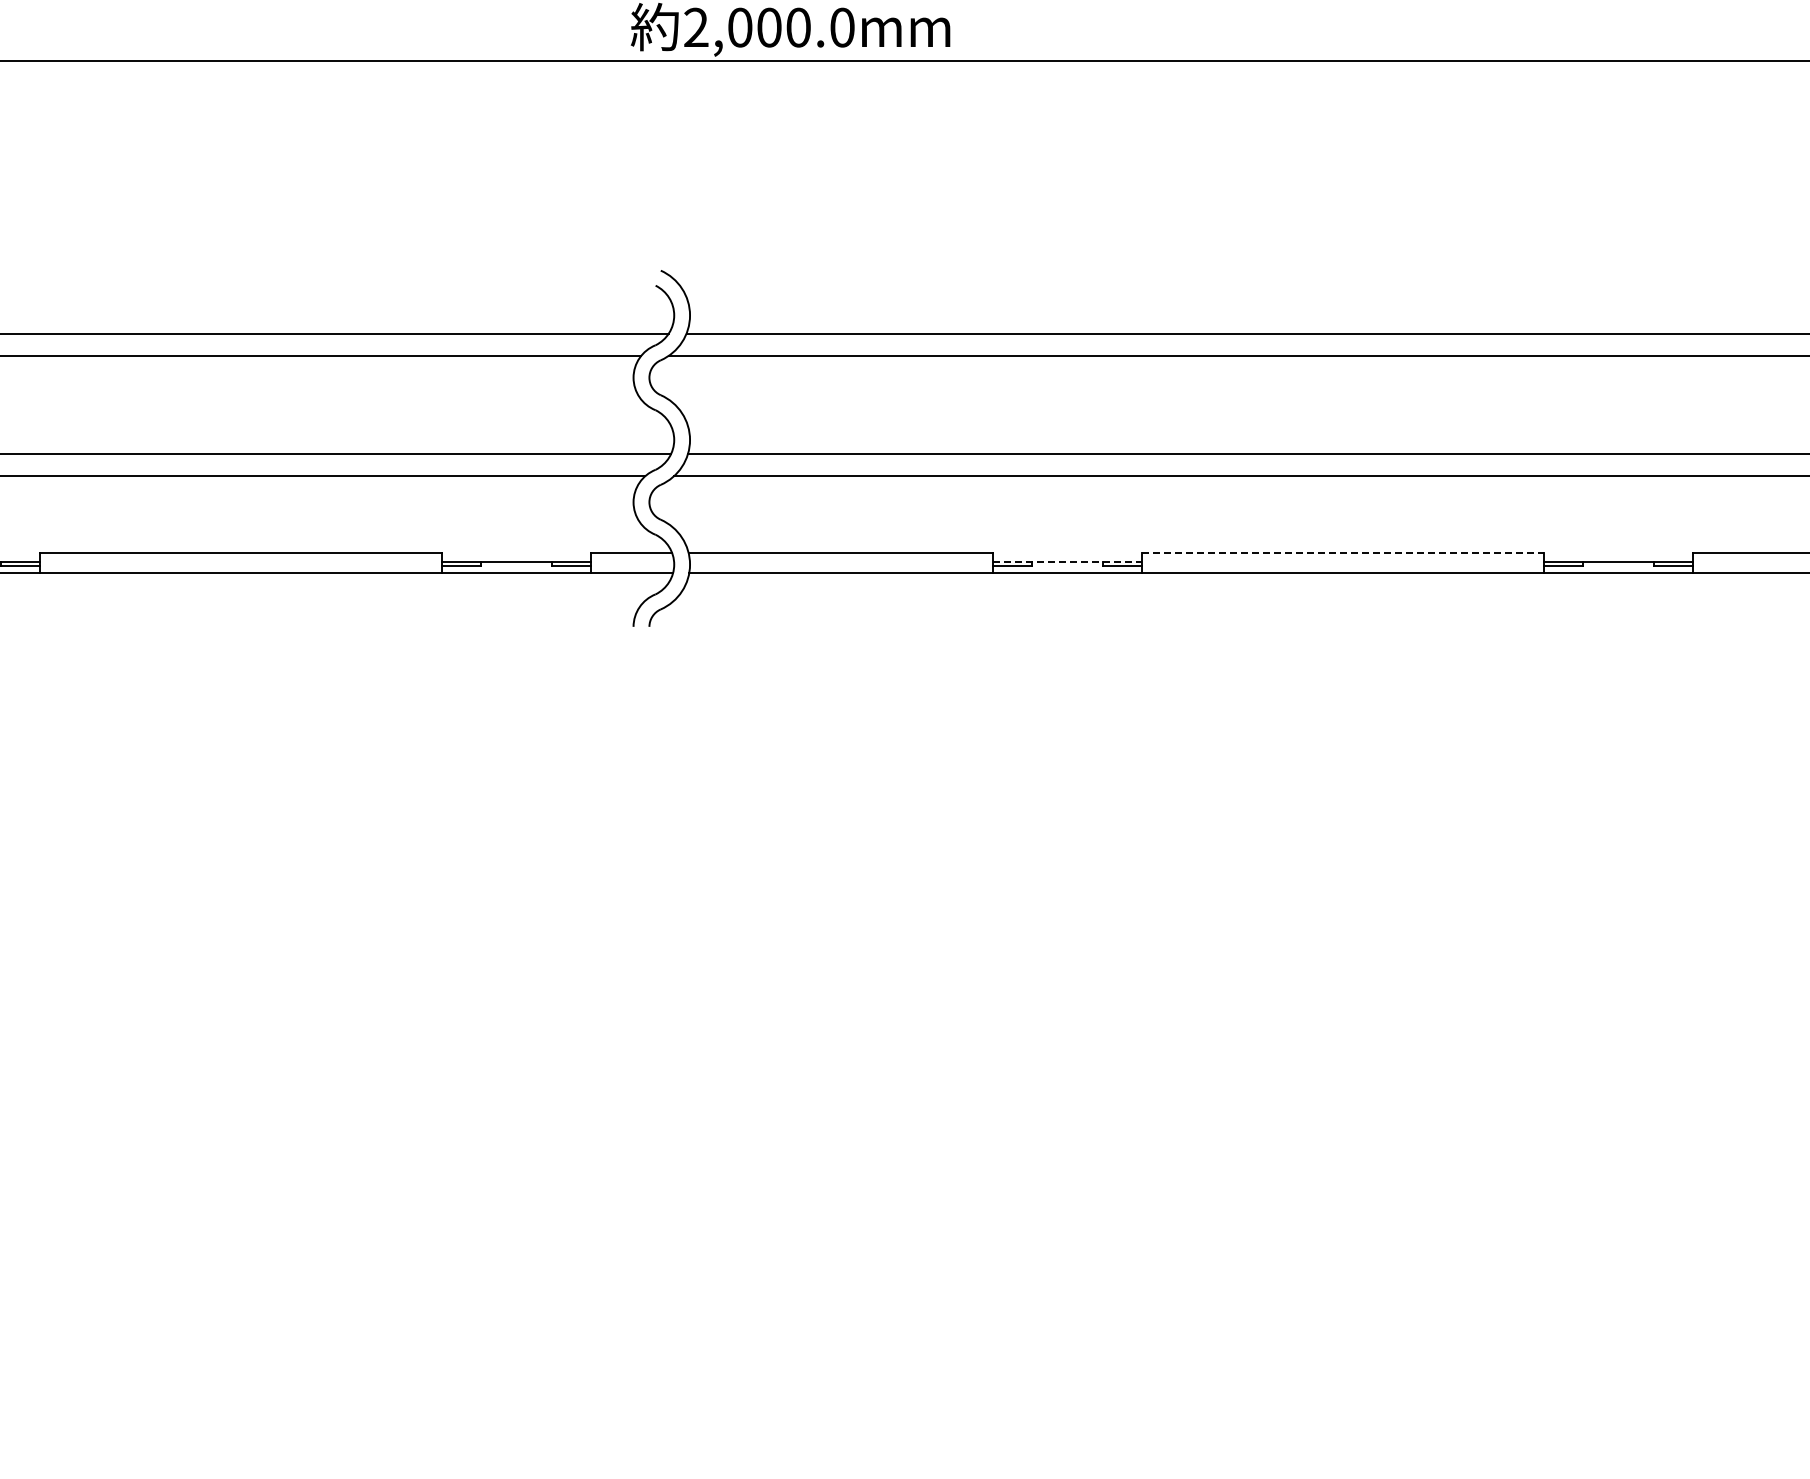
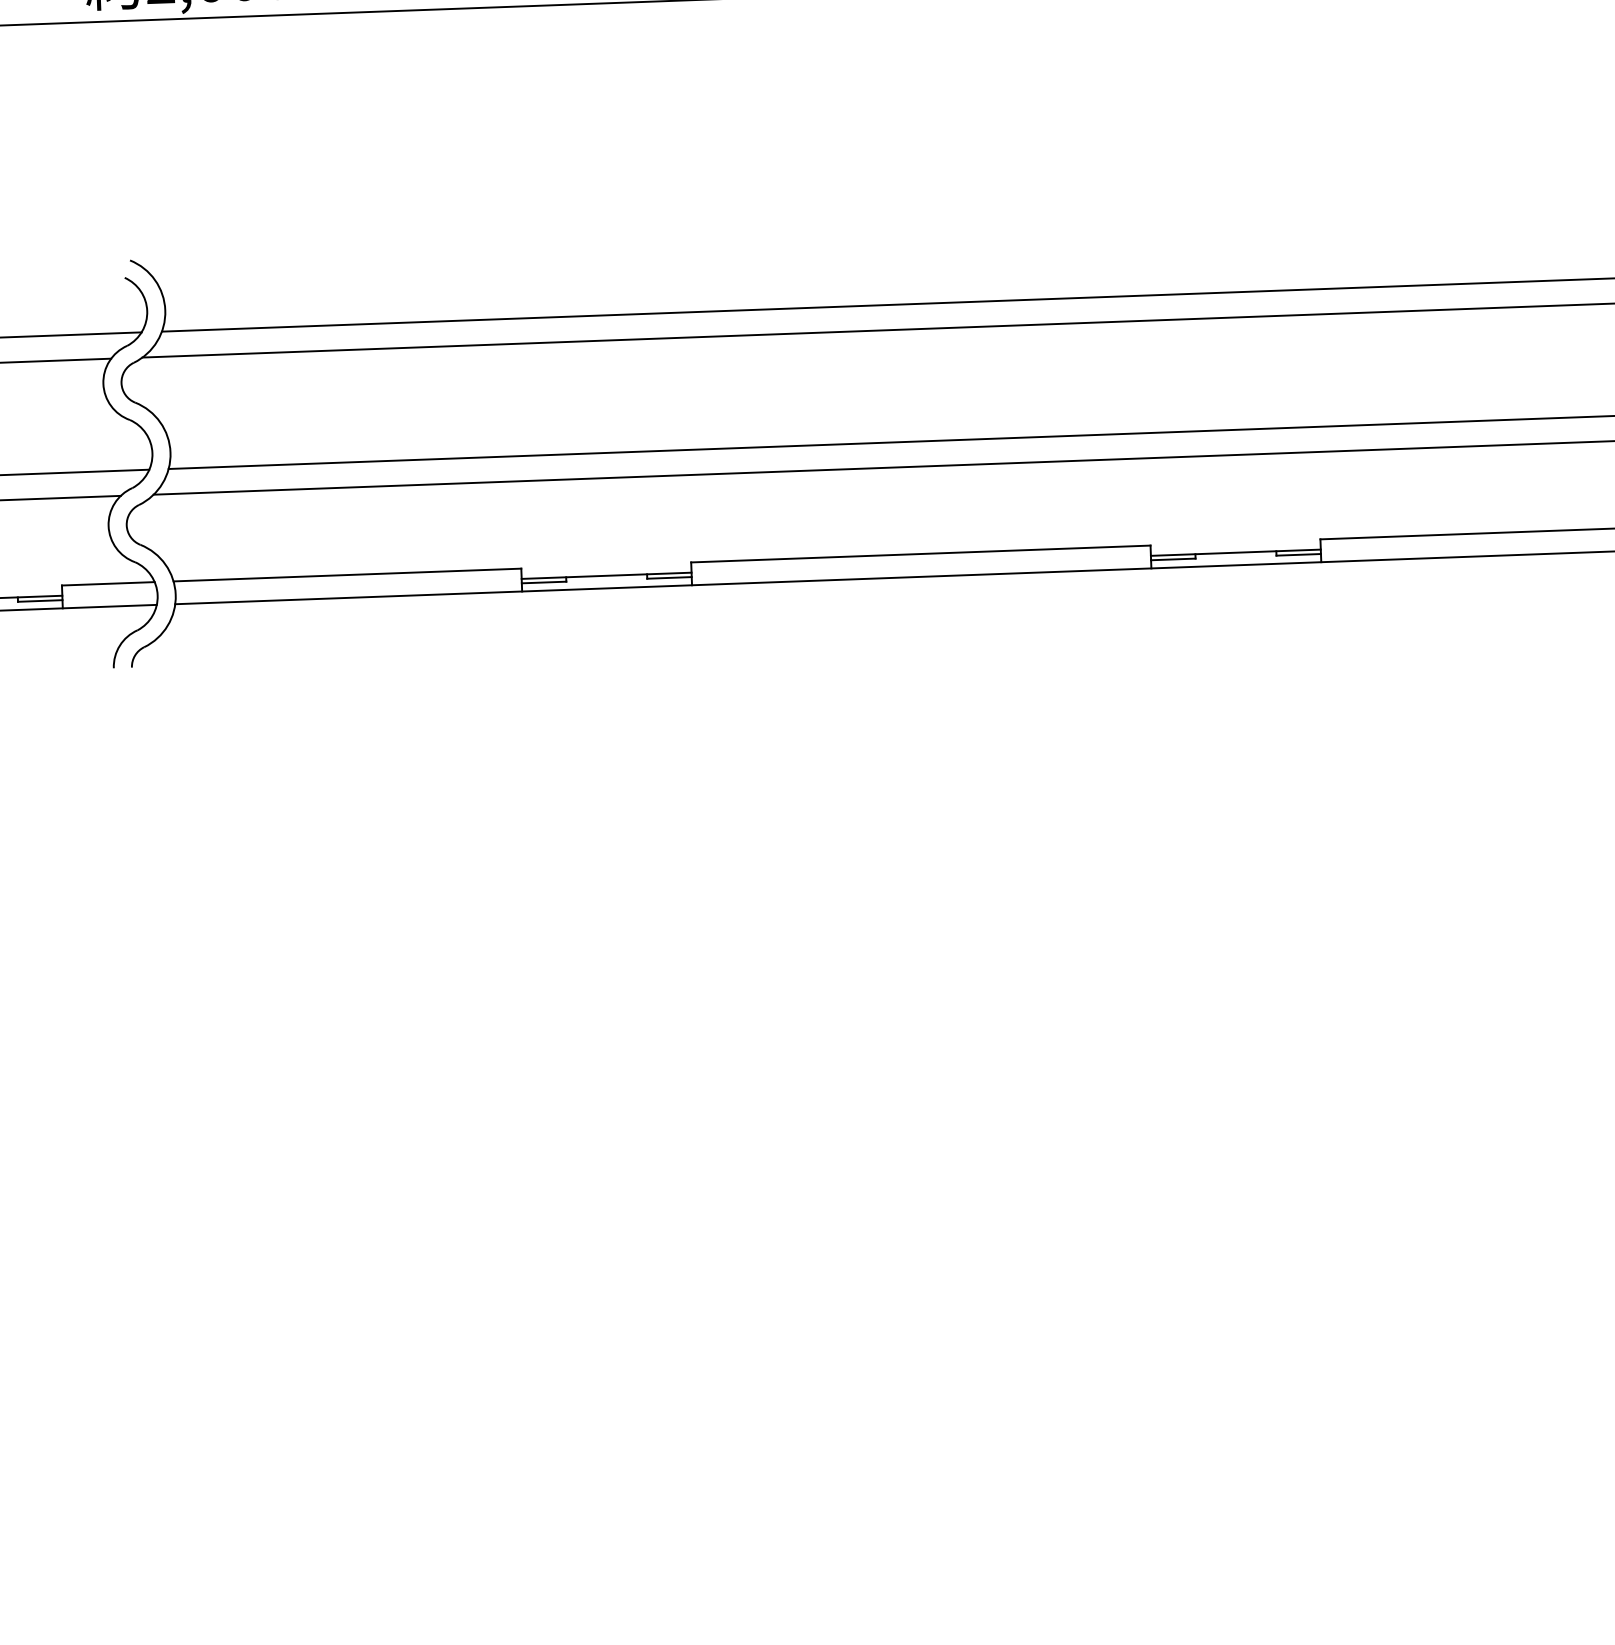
line: (1343, 552) -> (921, 553), dashed -> solid
line: (1068, 561) -> (607, 575), dashed -> solid

